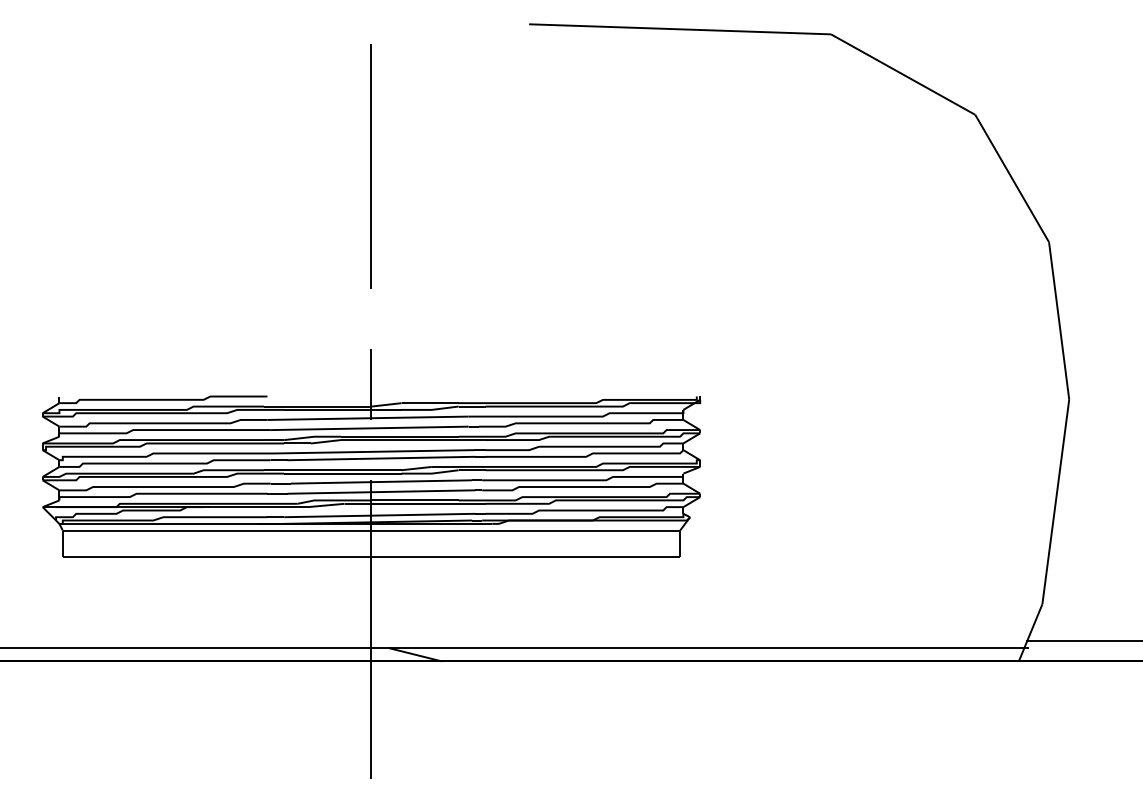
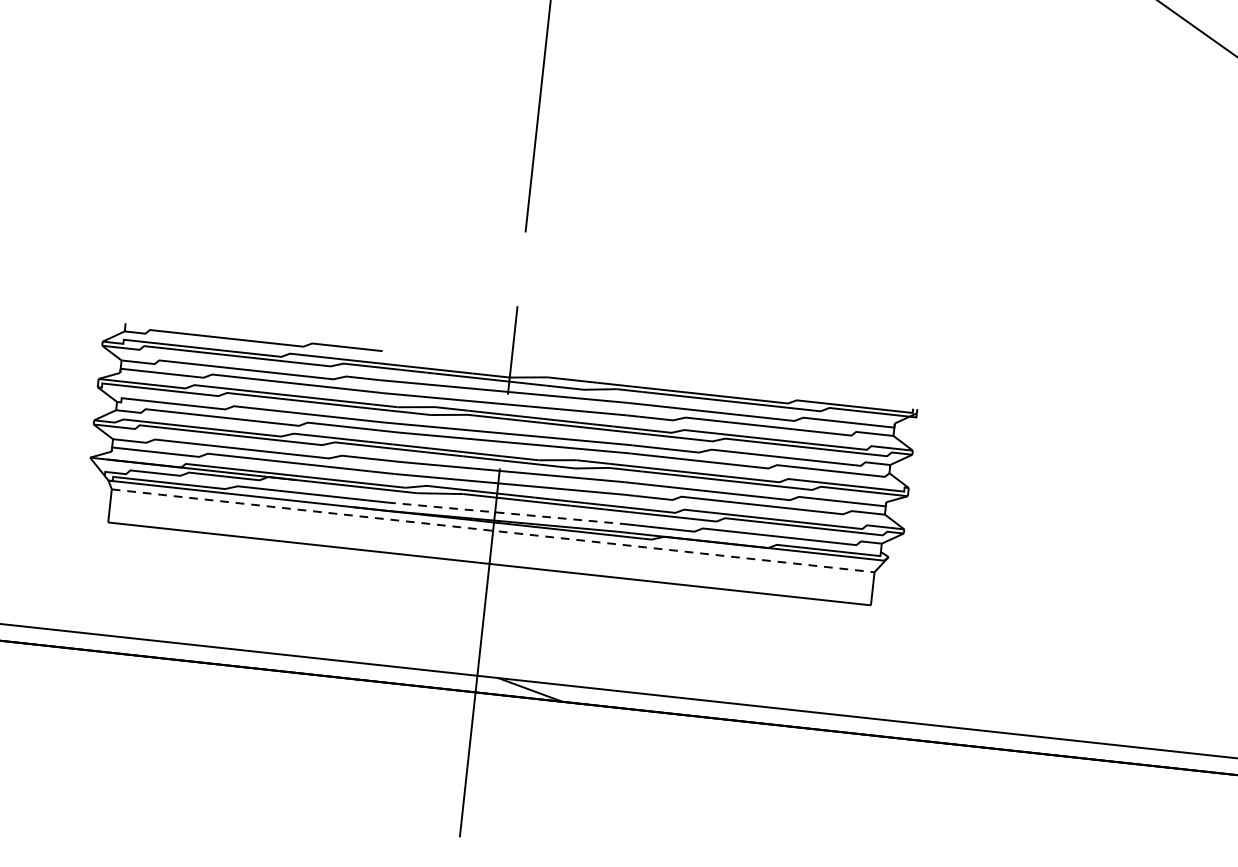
line: (379, 515) -> (505, 513), solid -> dashed
line: (371, 530) -> (493, 530), solid -> dashed

